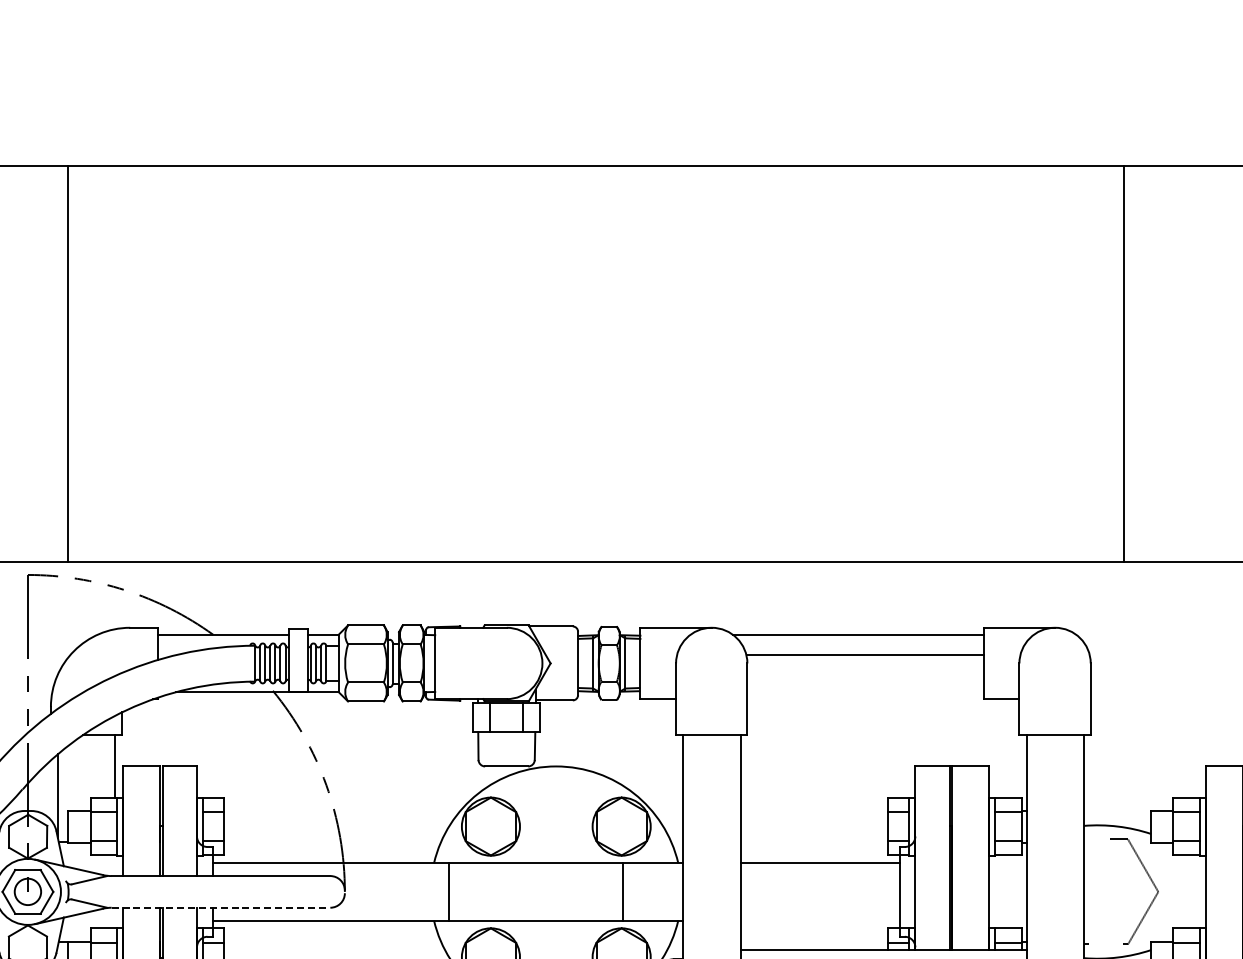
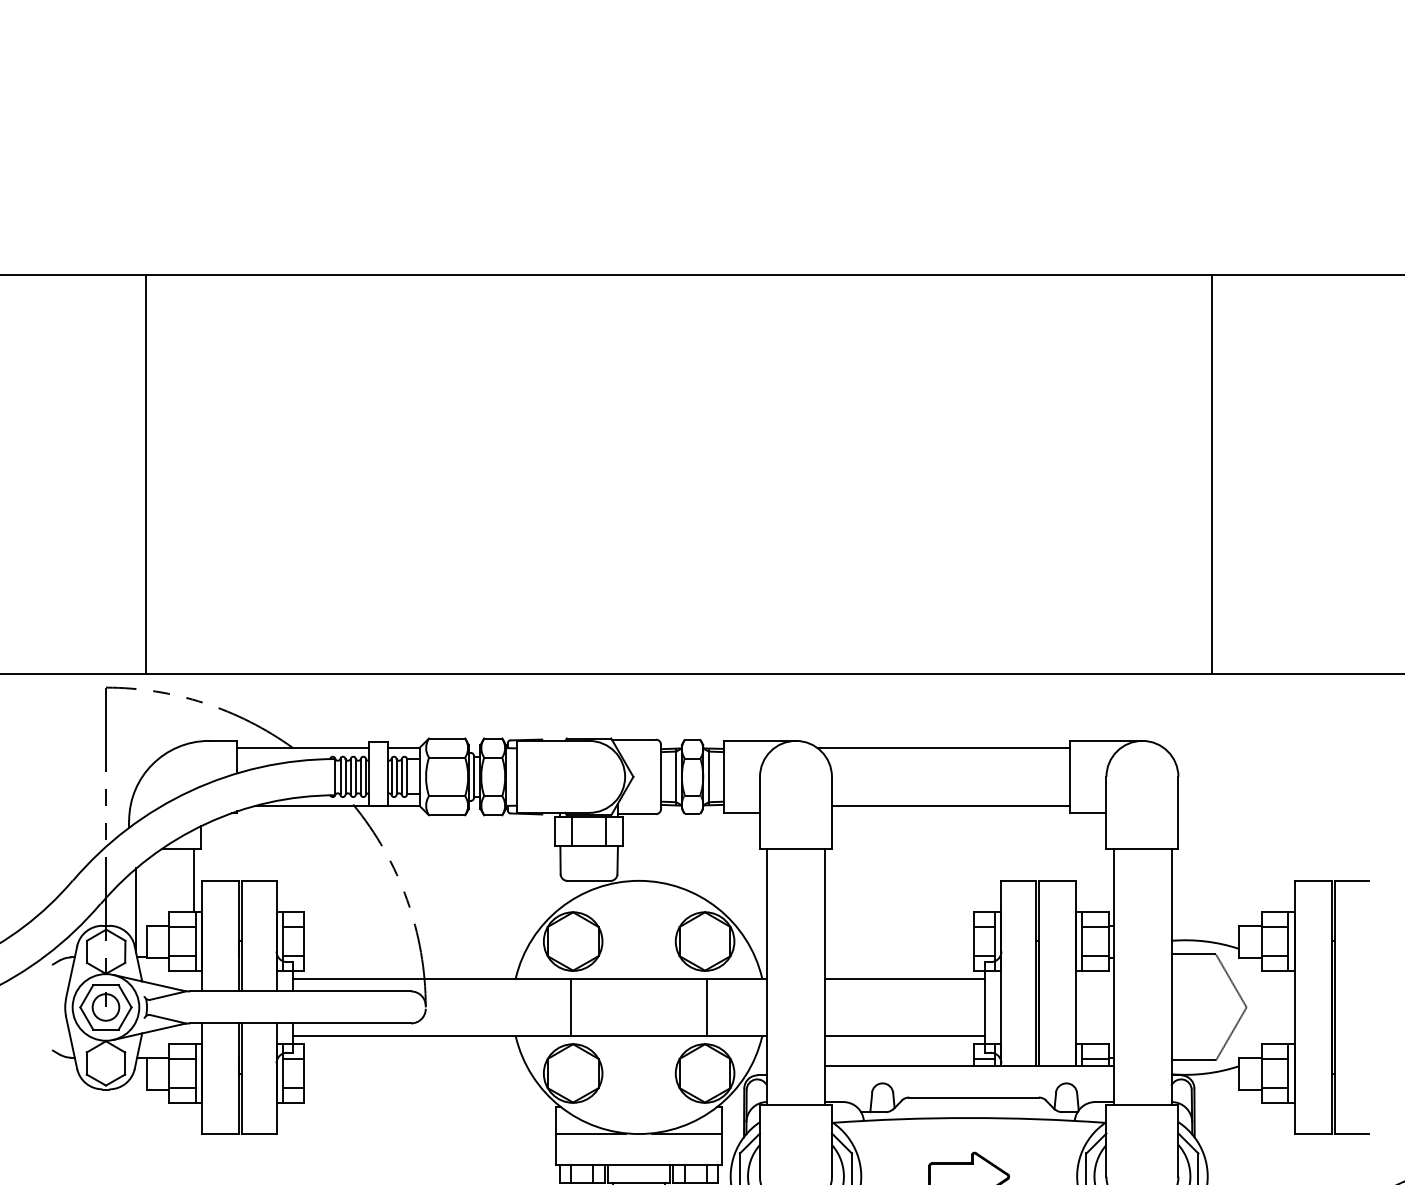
line: (864, 654) -> (950, 805), moved
line: (449, 891) -> (571, 1007), moved
line: (221, 907) -> (301, 1023), dashed -> solid
line: (820, 920) -> (905, 1036), added

